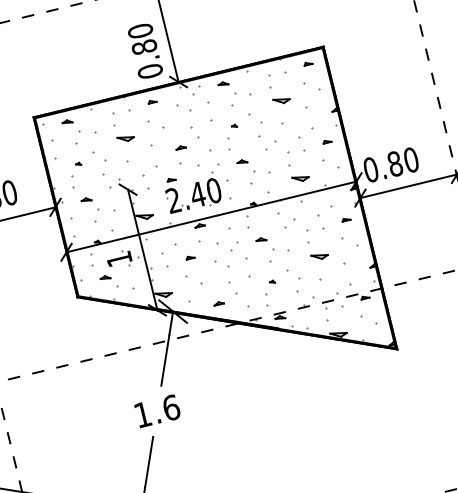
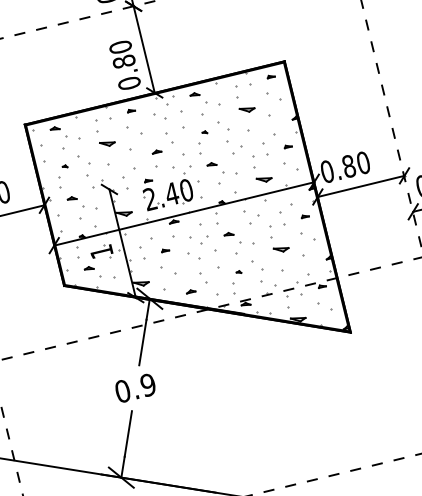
text: (157, 411) -> (135, 388), 1.6 -> 0.9

